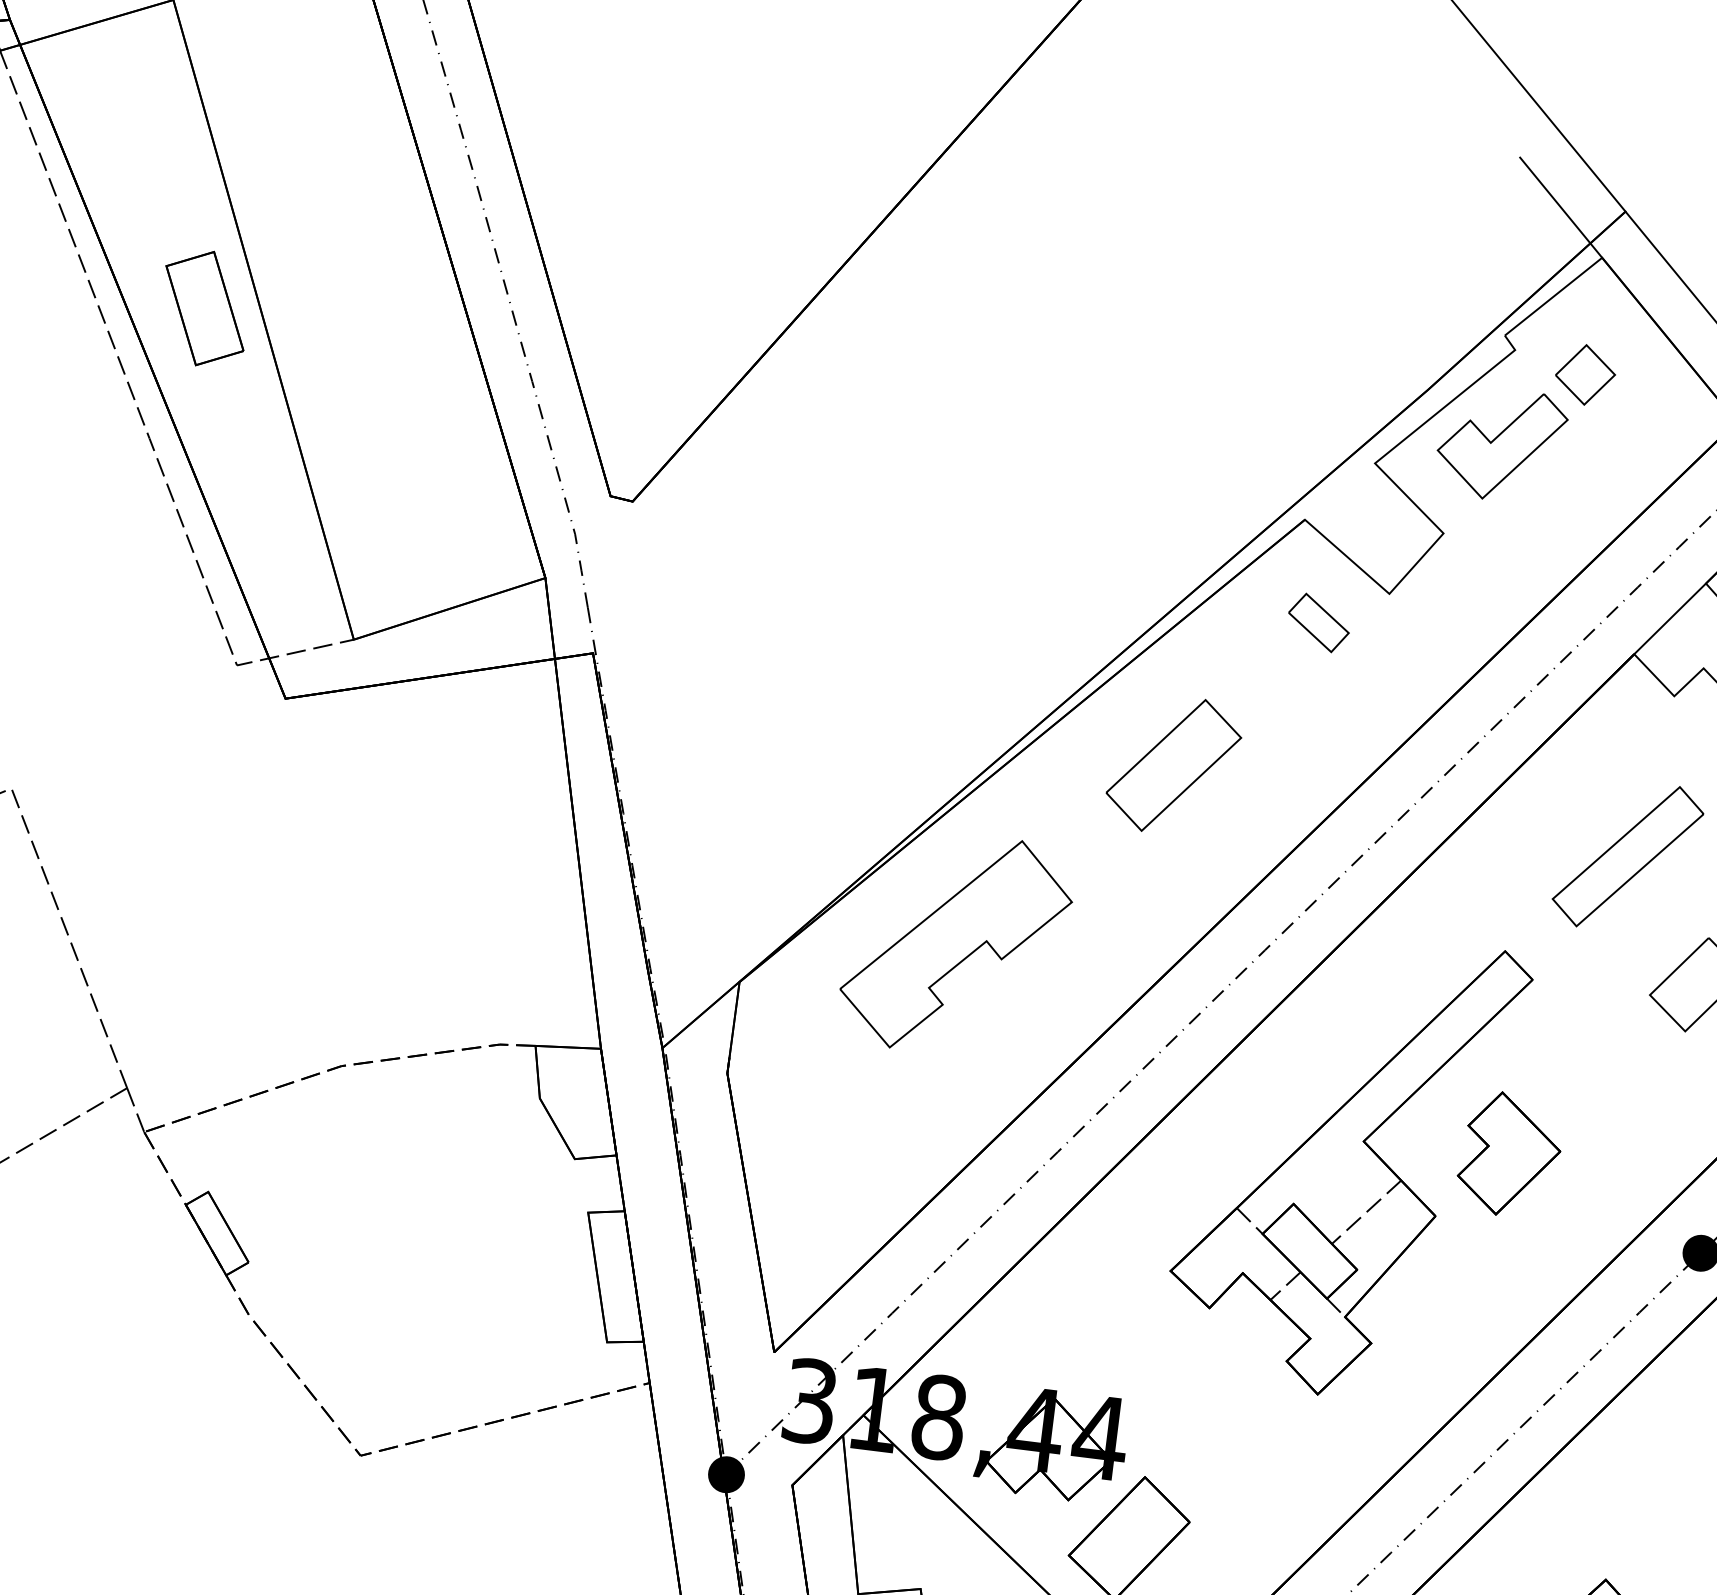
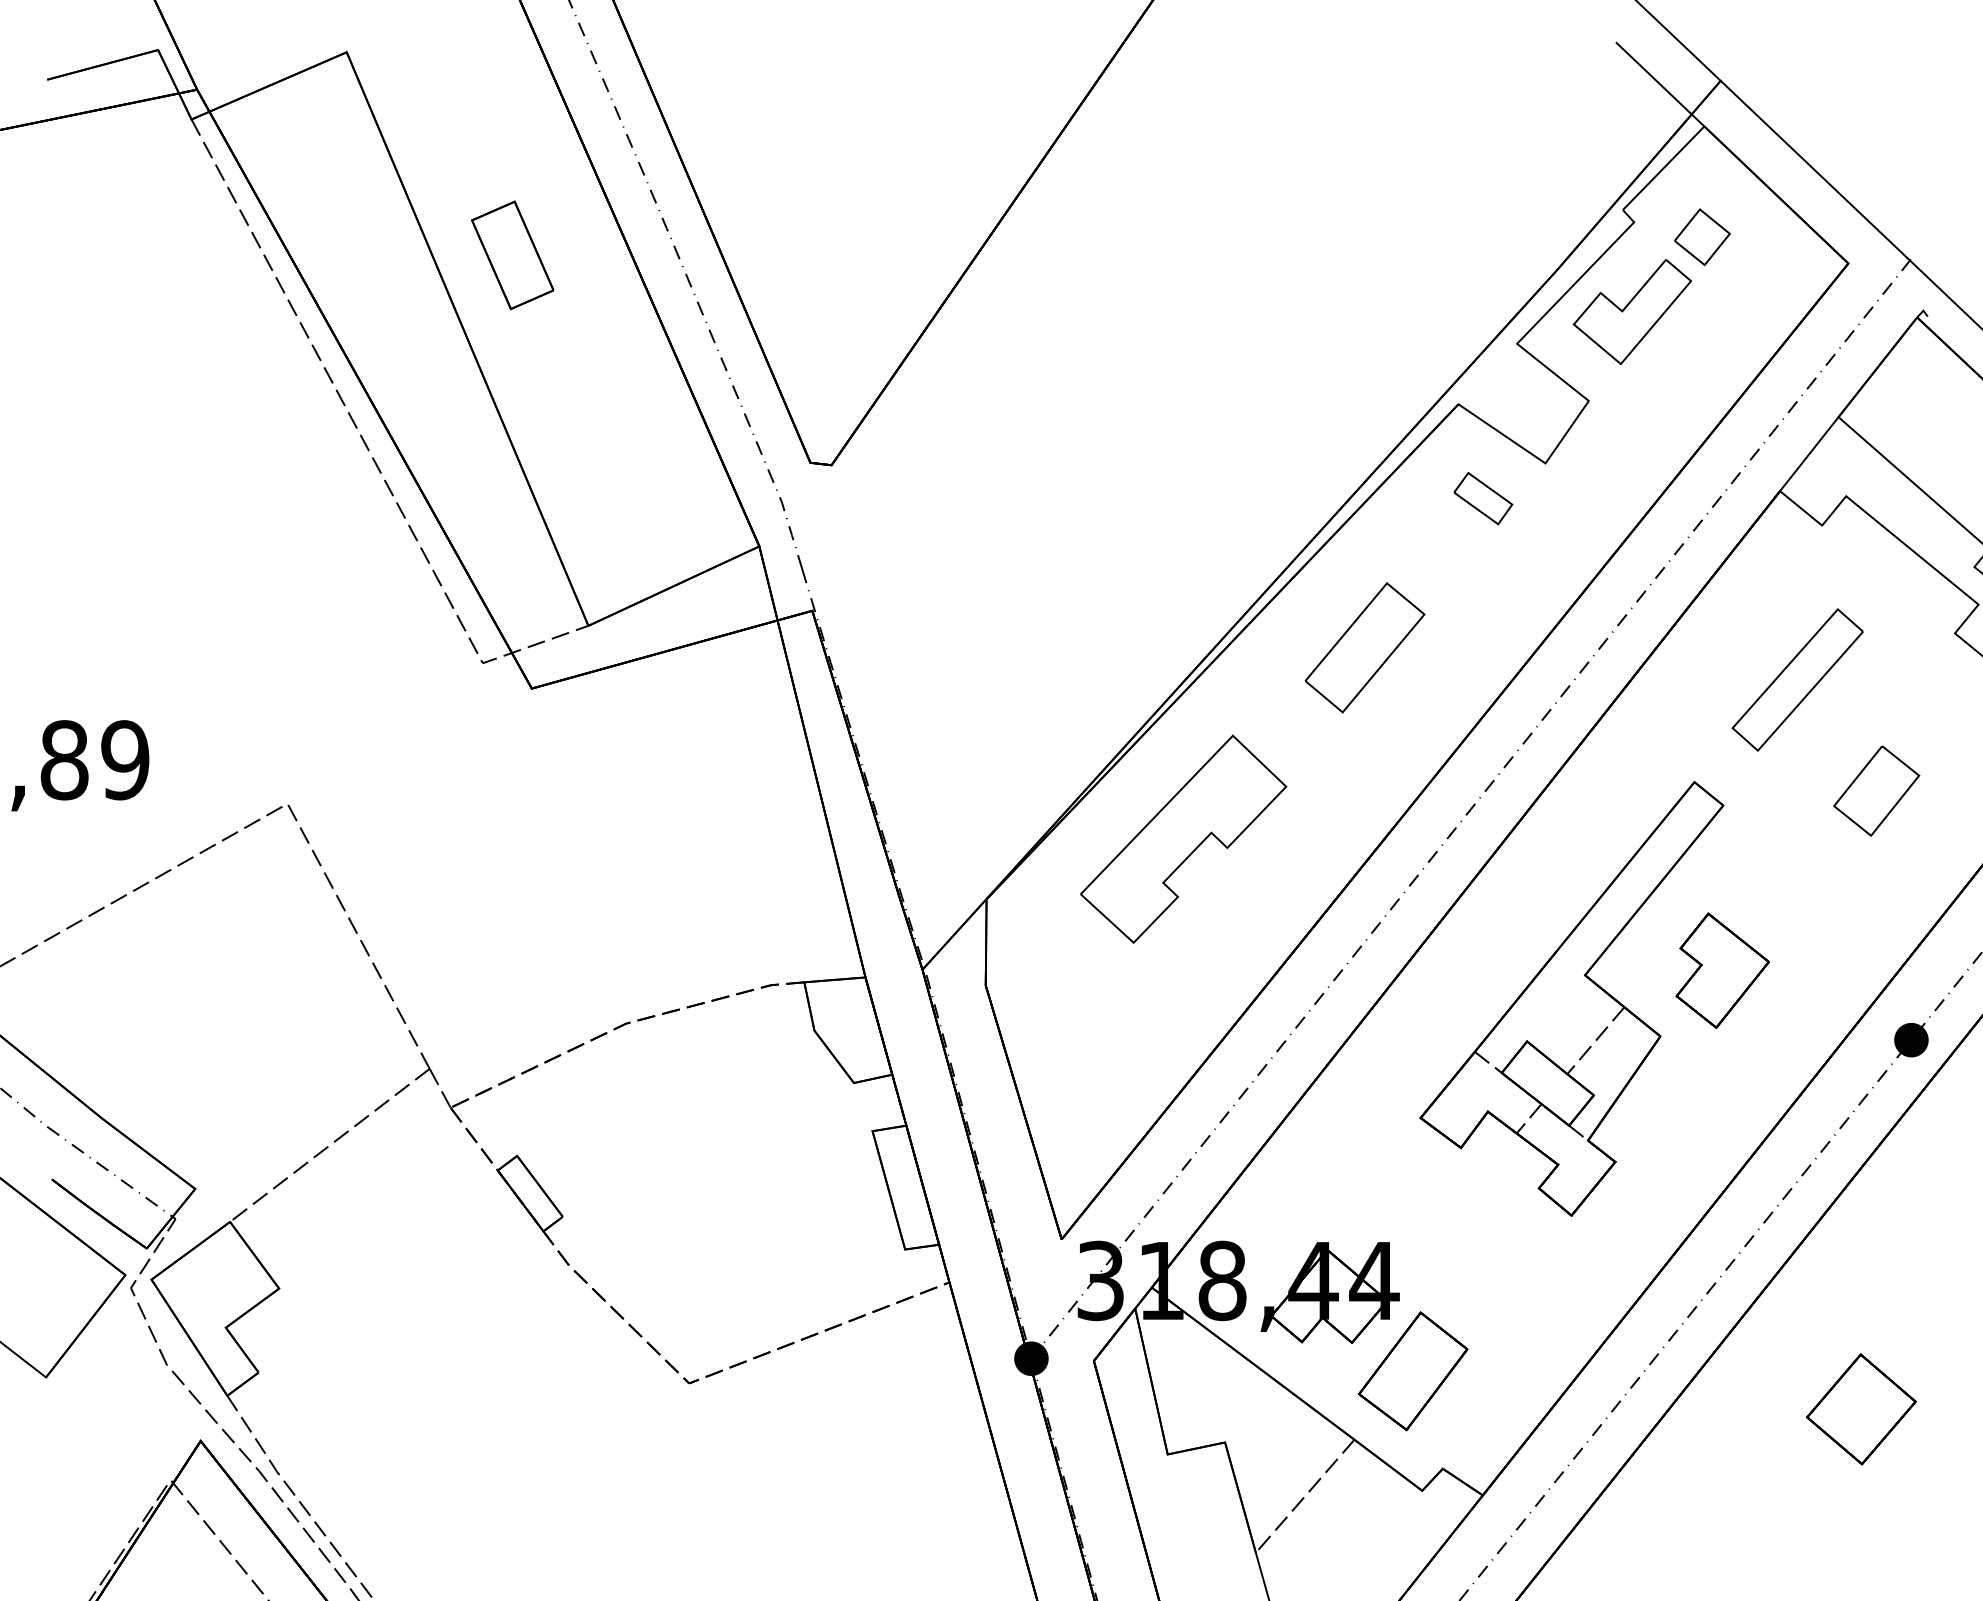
part: (204, 308) -> (512, 255), moved

